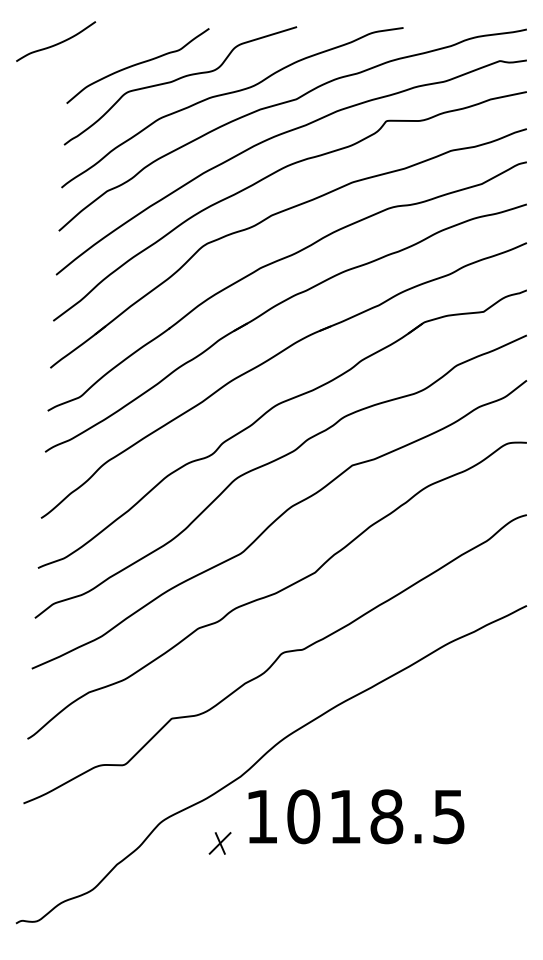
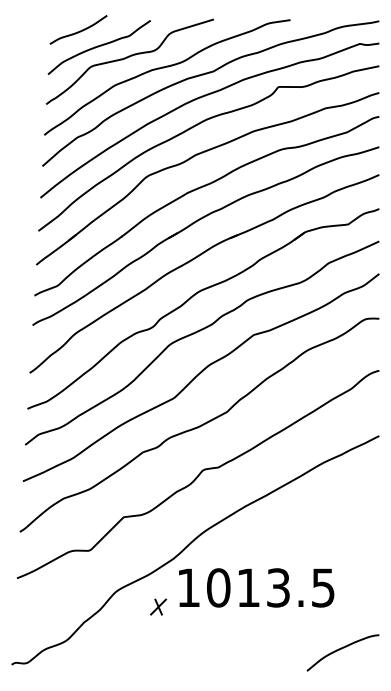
curve: (56, 43) -> (78, 31), moved
text: (386, 816) -> (278, 587), 1018.5 -> 1013.5
curve: (473, 902) -> (340, 649), added

